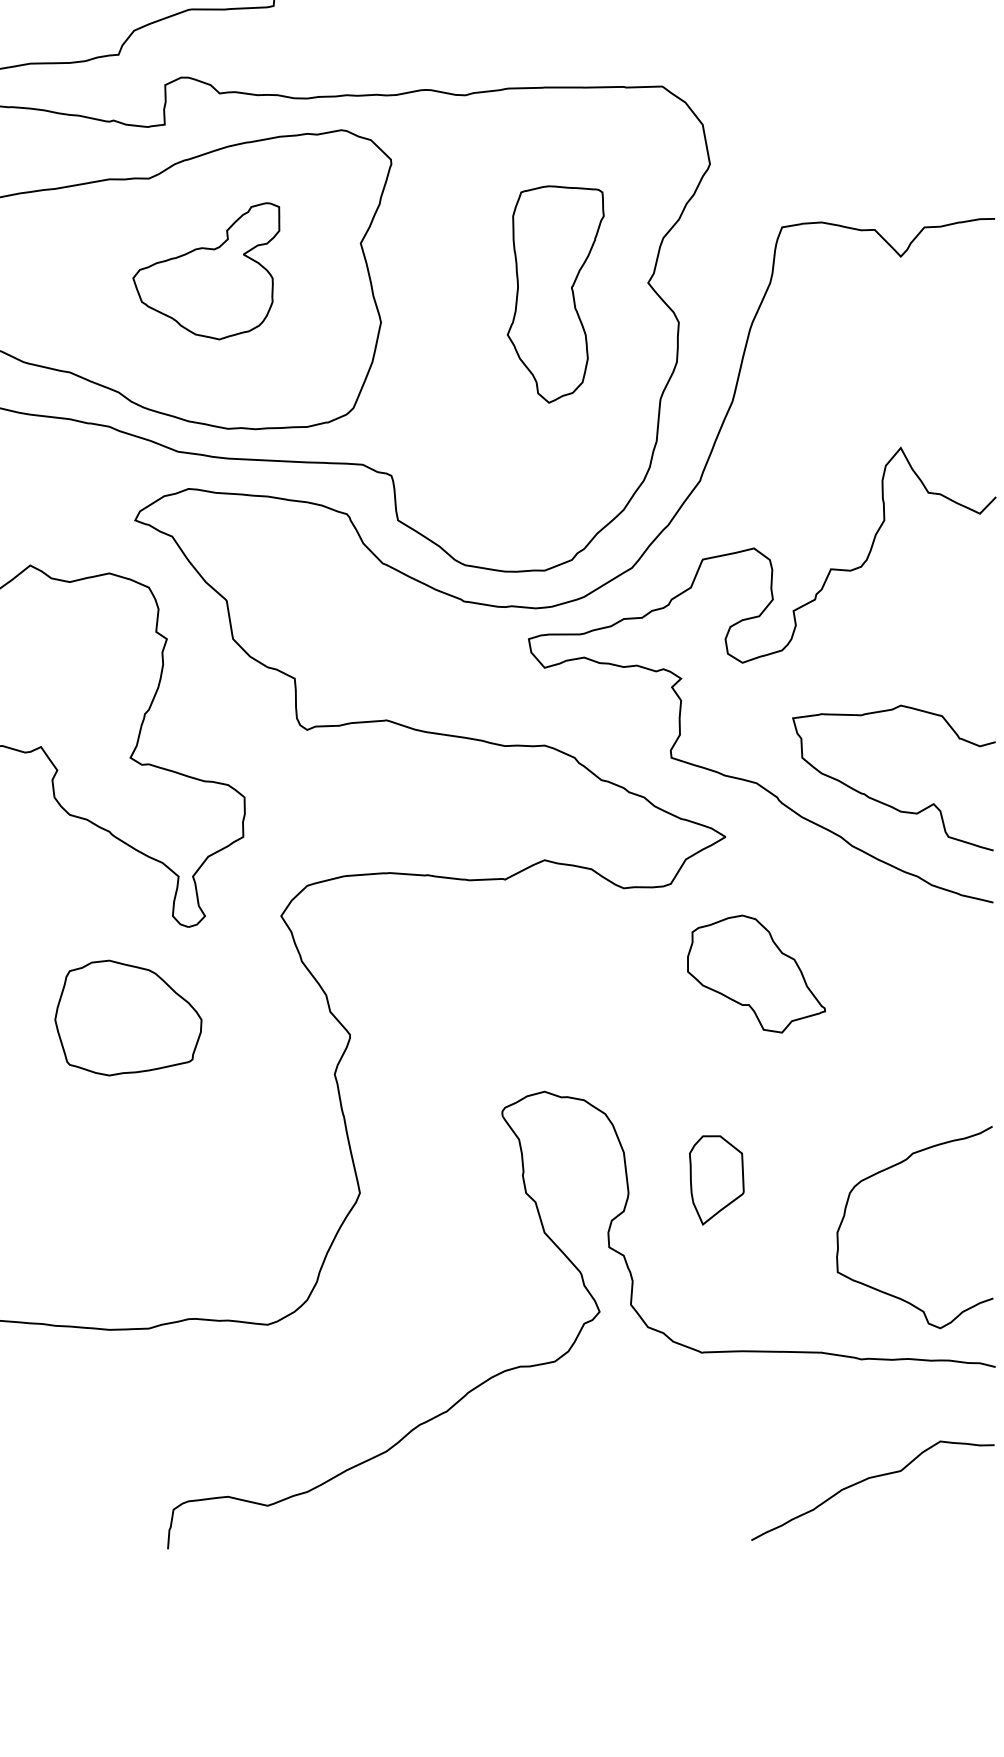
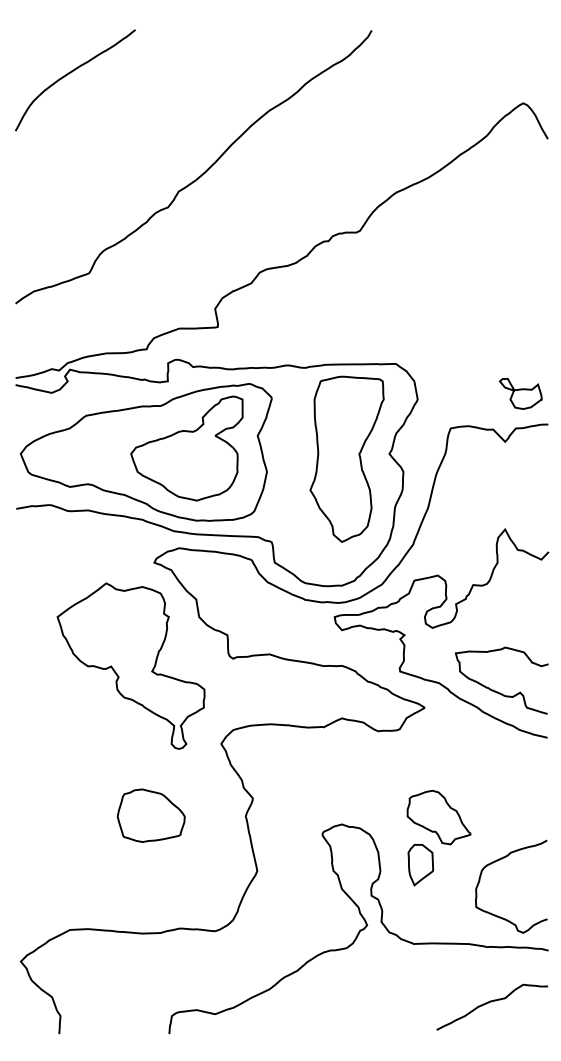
part: (934, 151) -> (520, 393), added
part: (205, 271) -> (186, 448), size x1.67
part: (554, 293) -> (346, 458), size x1.67
part: (755, 973) -> (438, 817), moved
part: (126, 1017) -> (150, 815), moved

